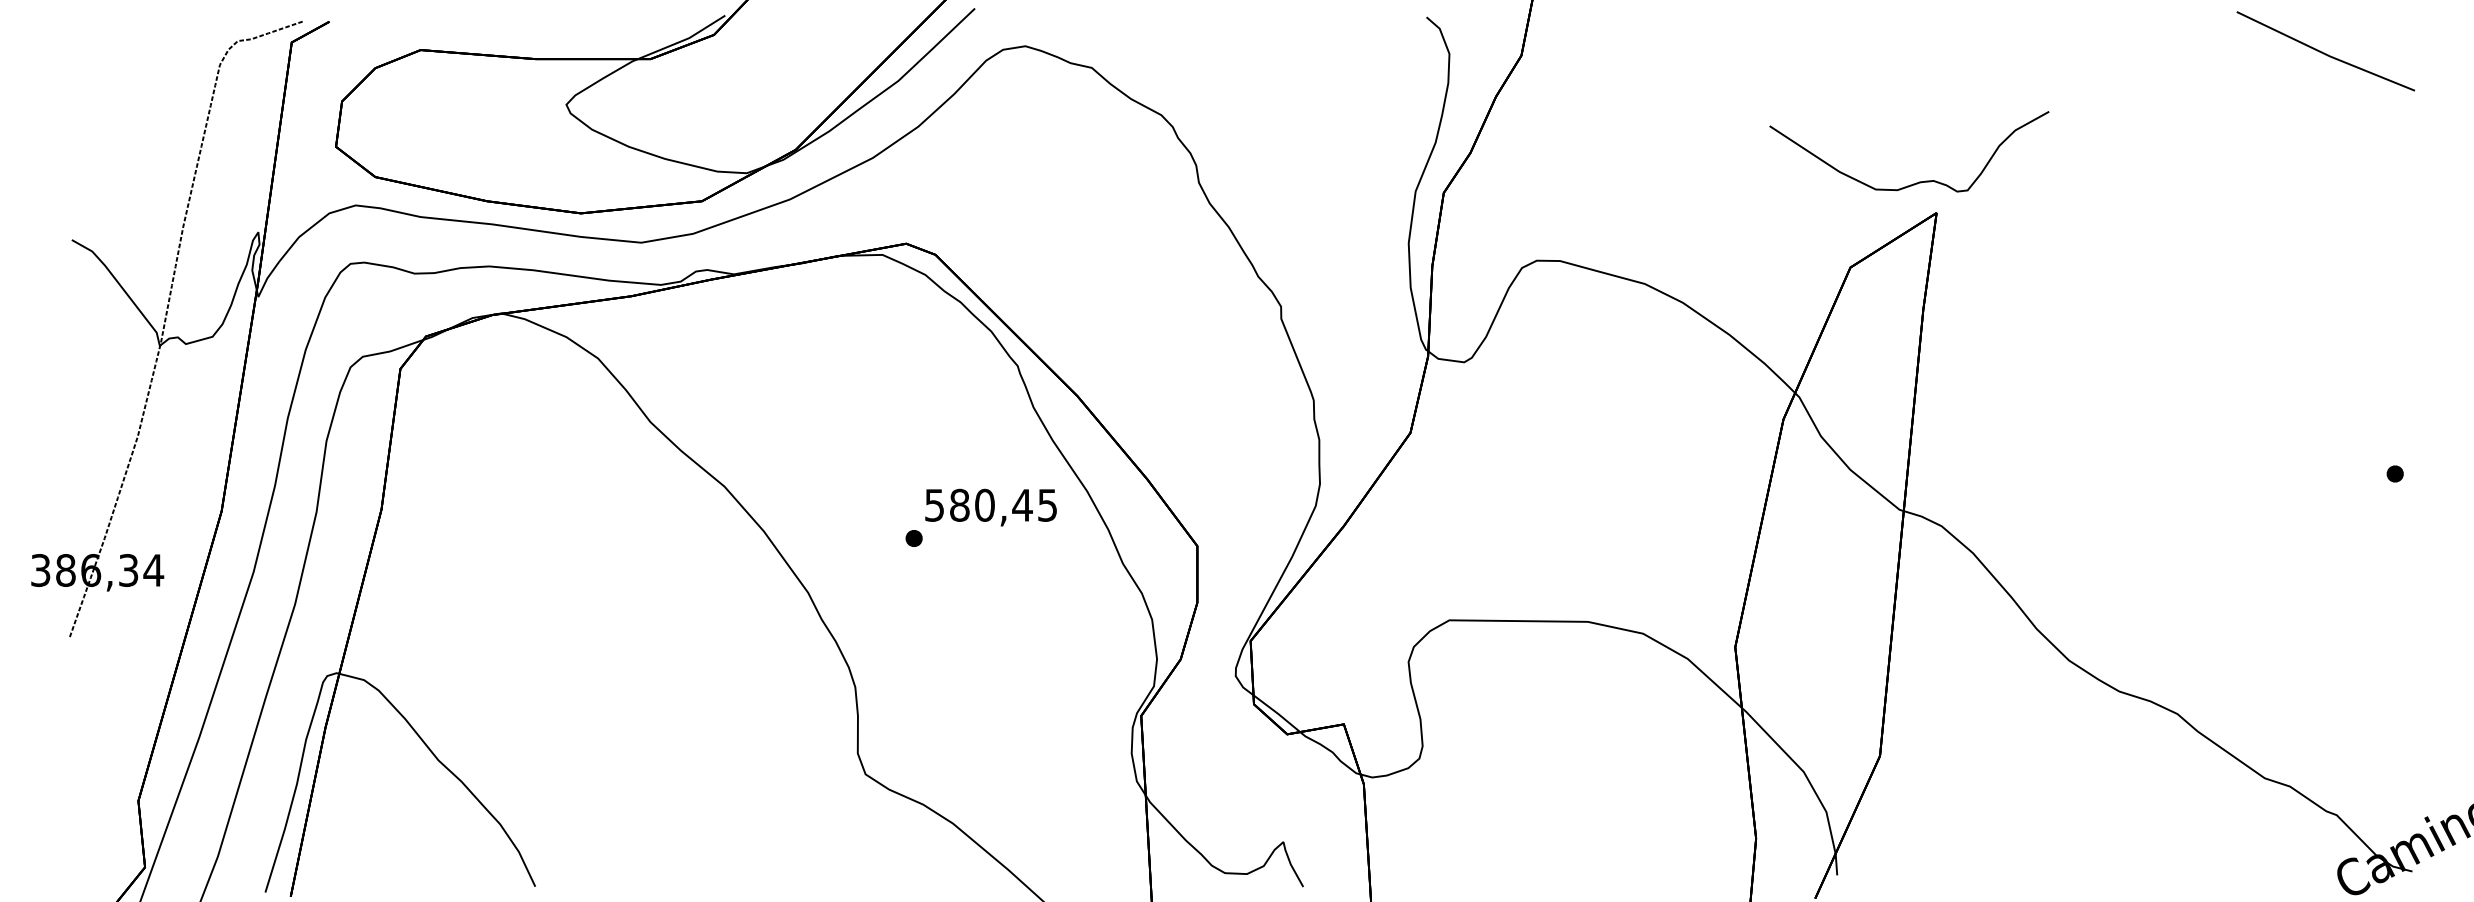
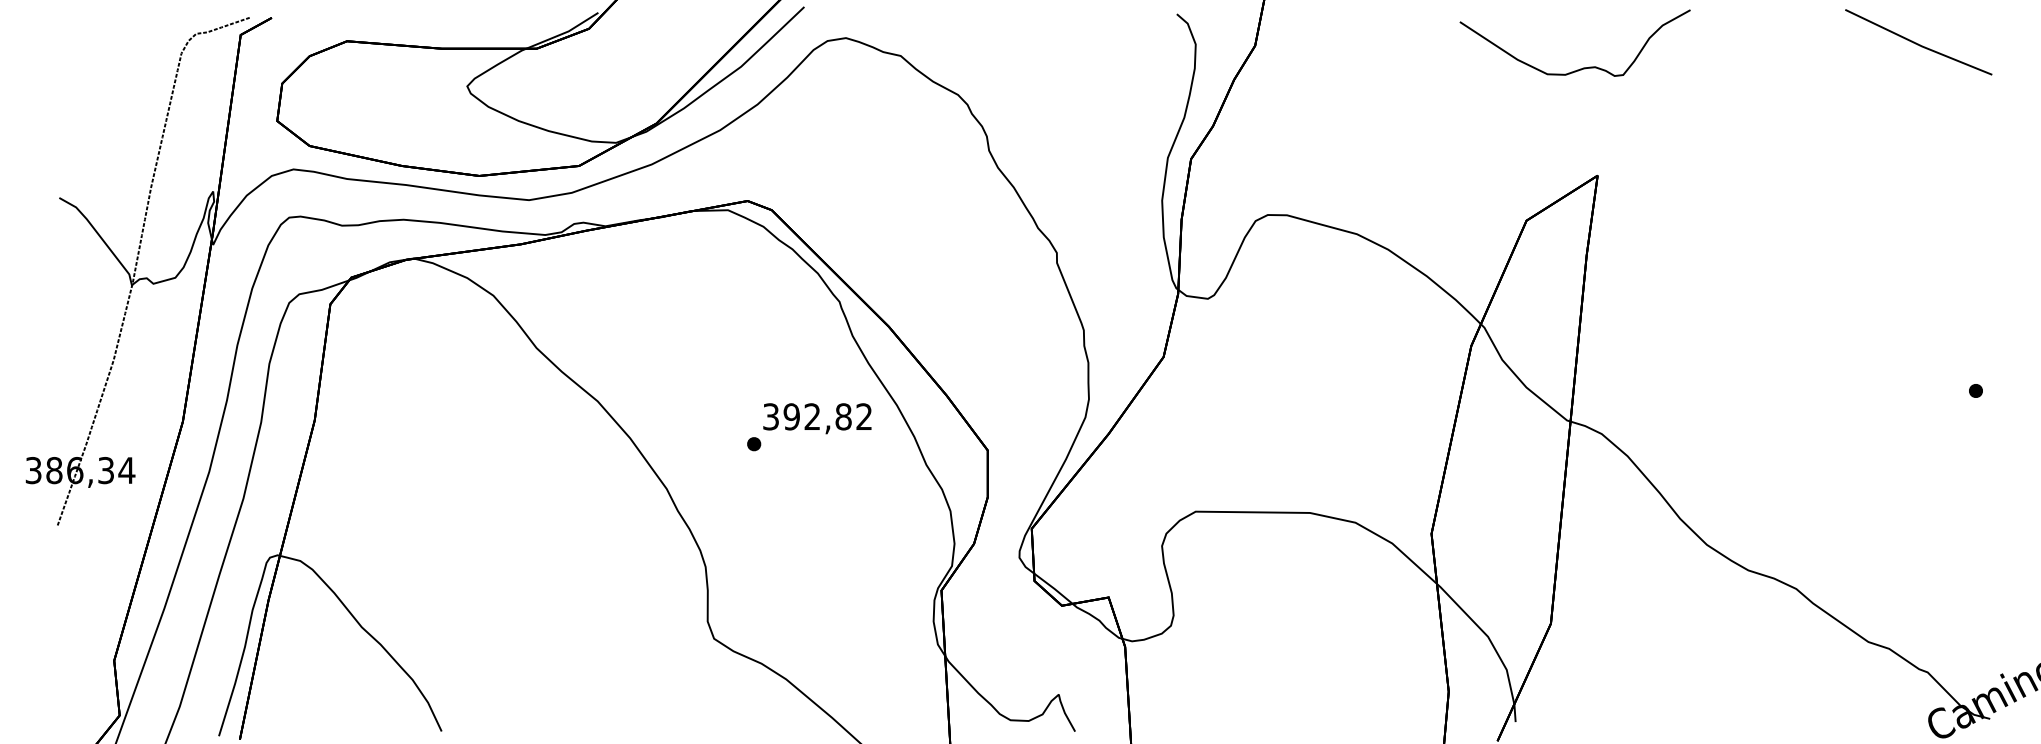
curve: (1919, 181) -> (1583, 67), moved
text: (990, 504) -> (817, 416), 580,45 -> 392,82

